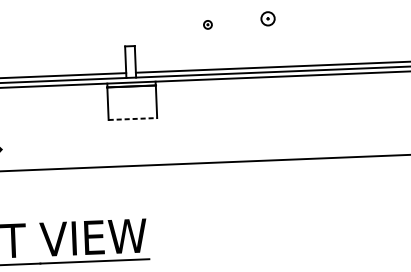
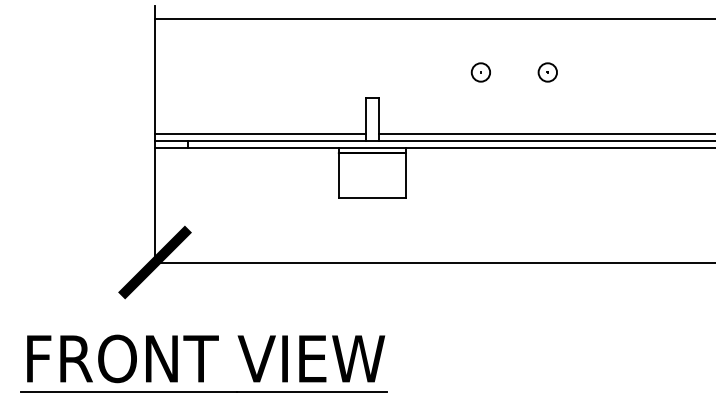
part: (267, 18) -> (547, 72), moved
part: (207, 24) -> (480, 72), size x1.67
line: (133, 118) -> (372, 197), dashed -> solid

